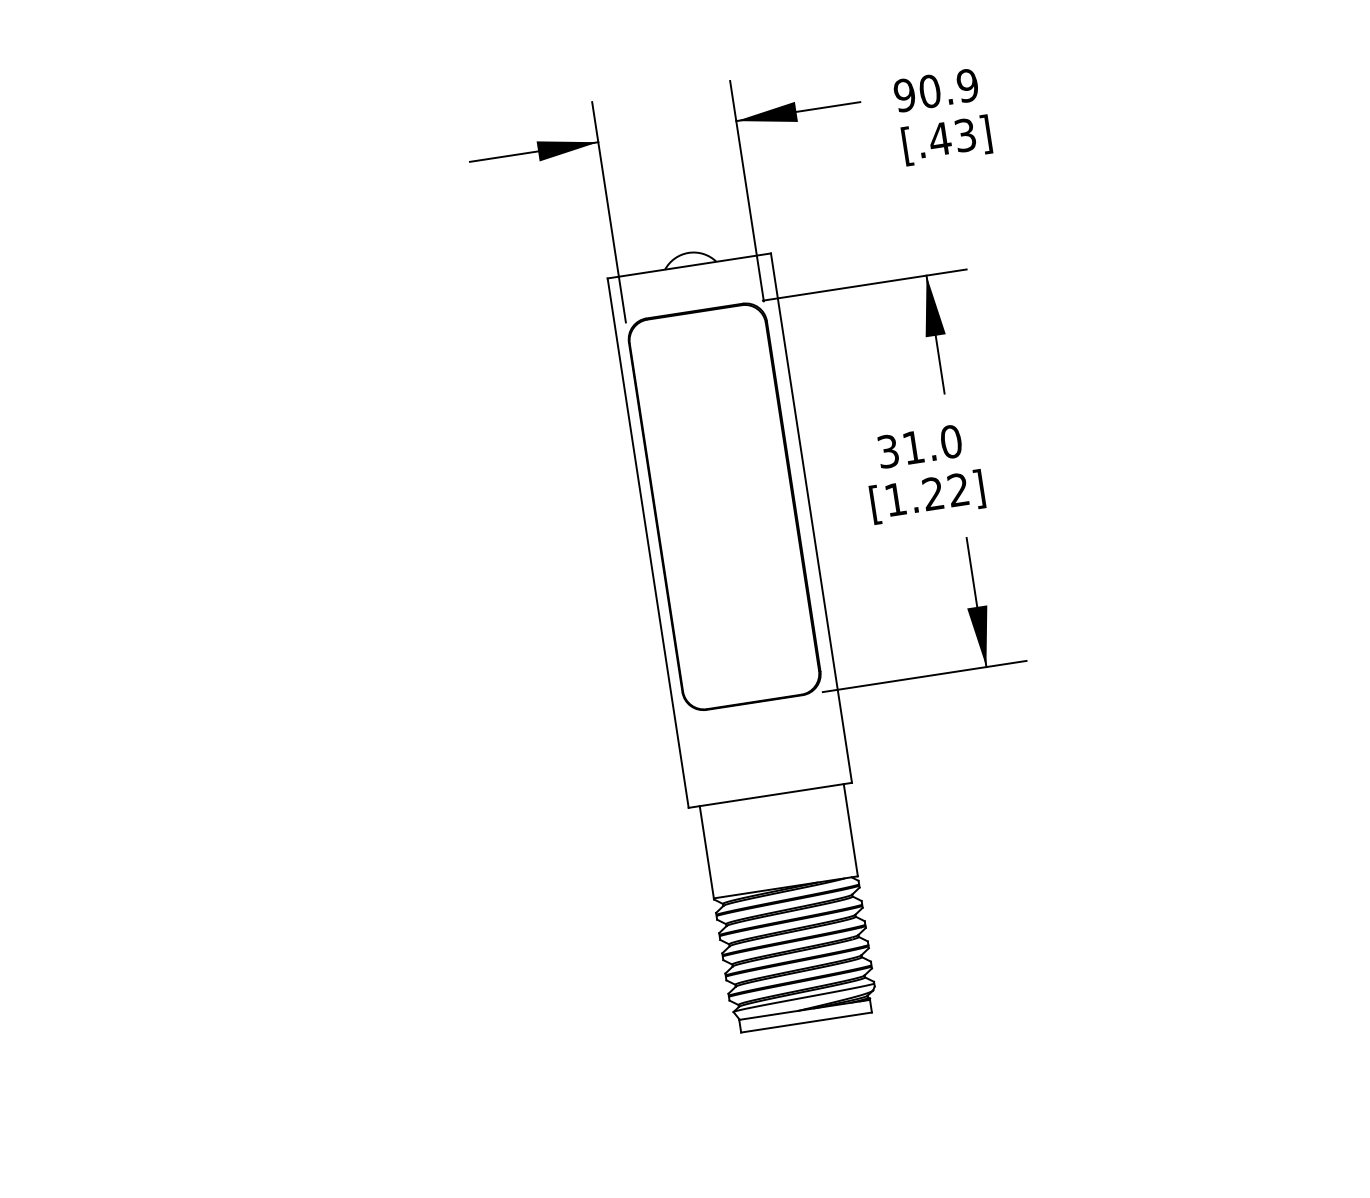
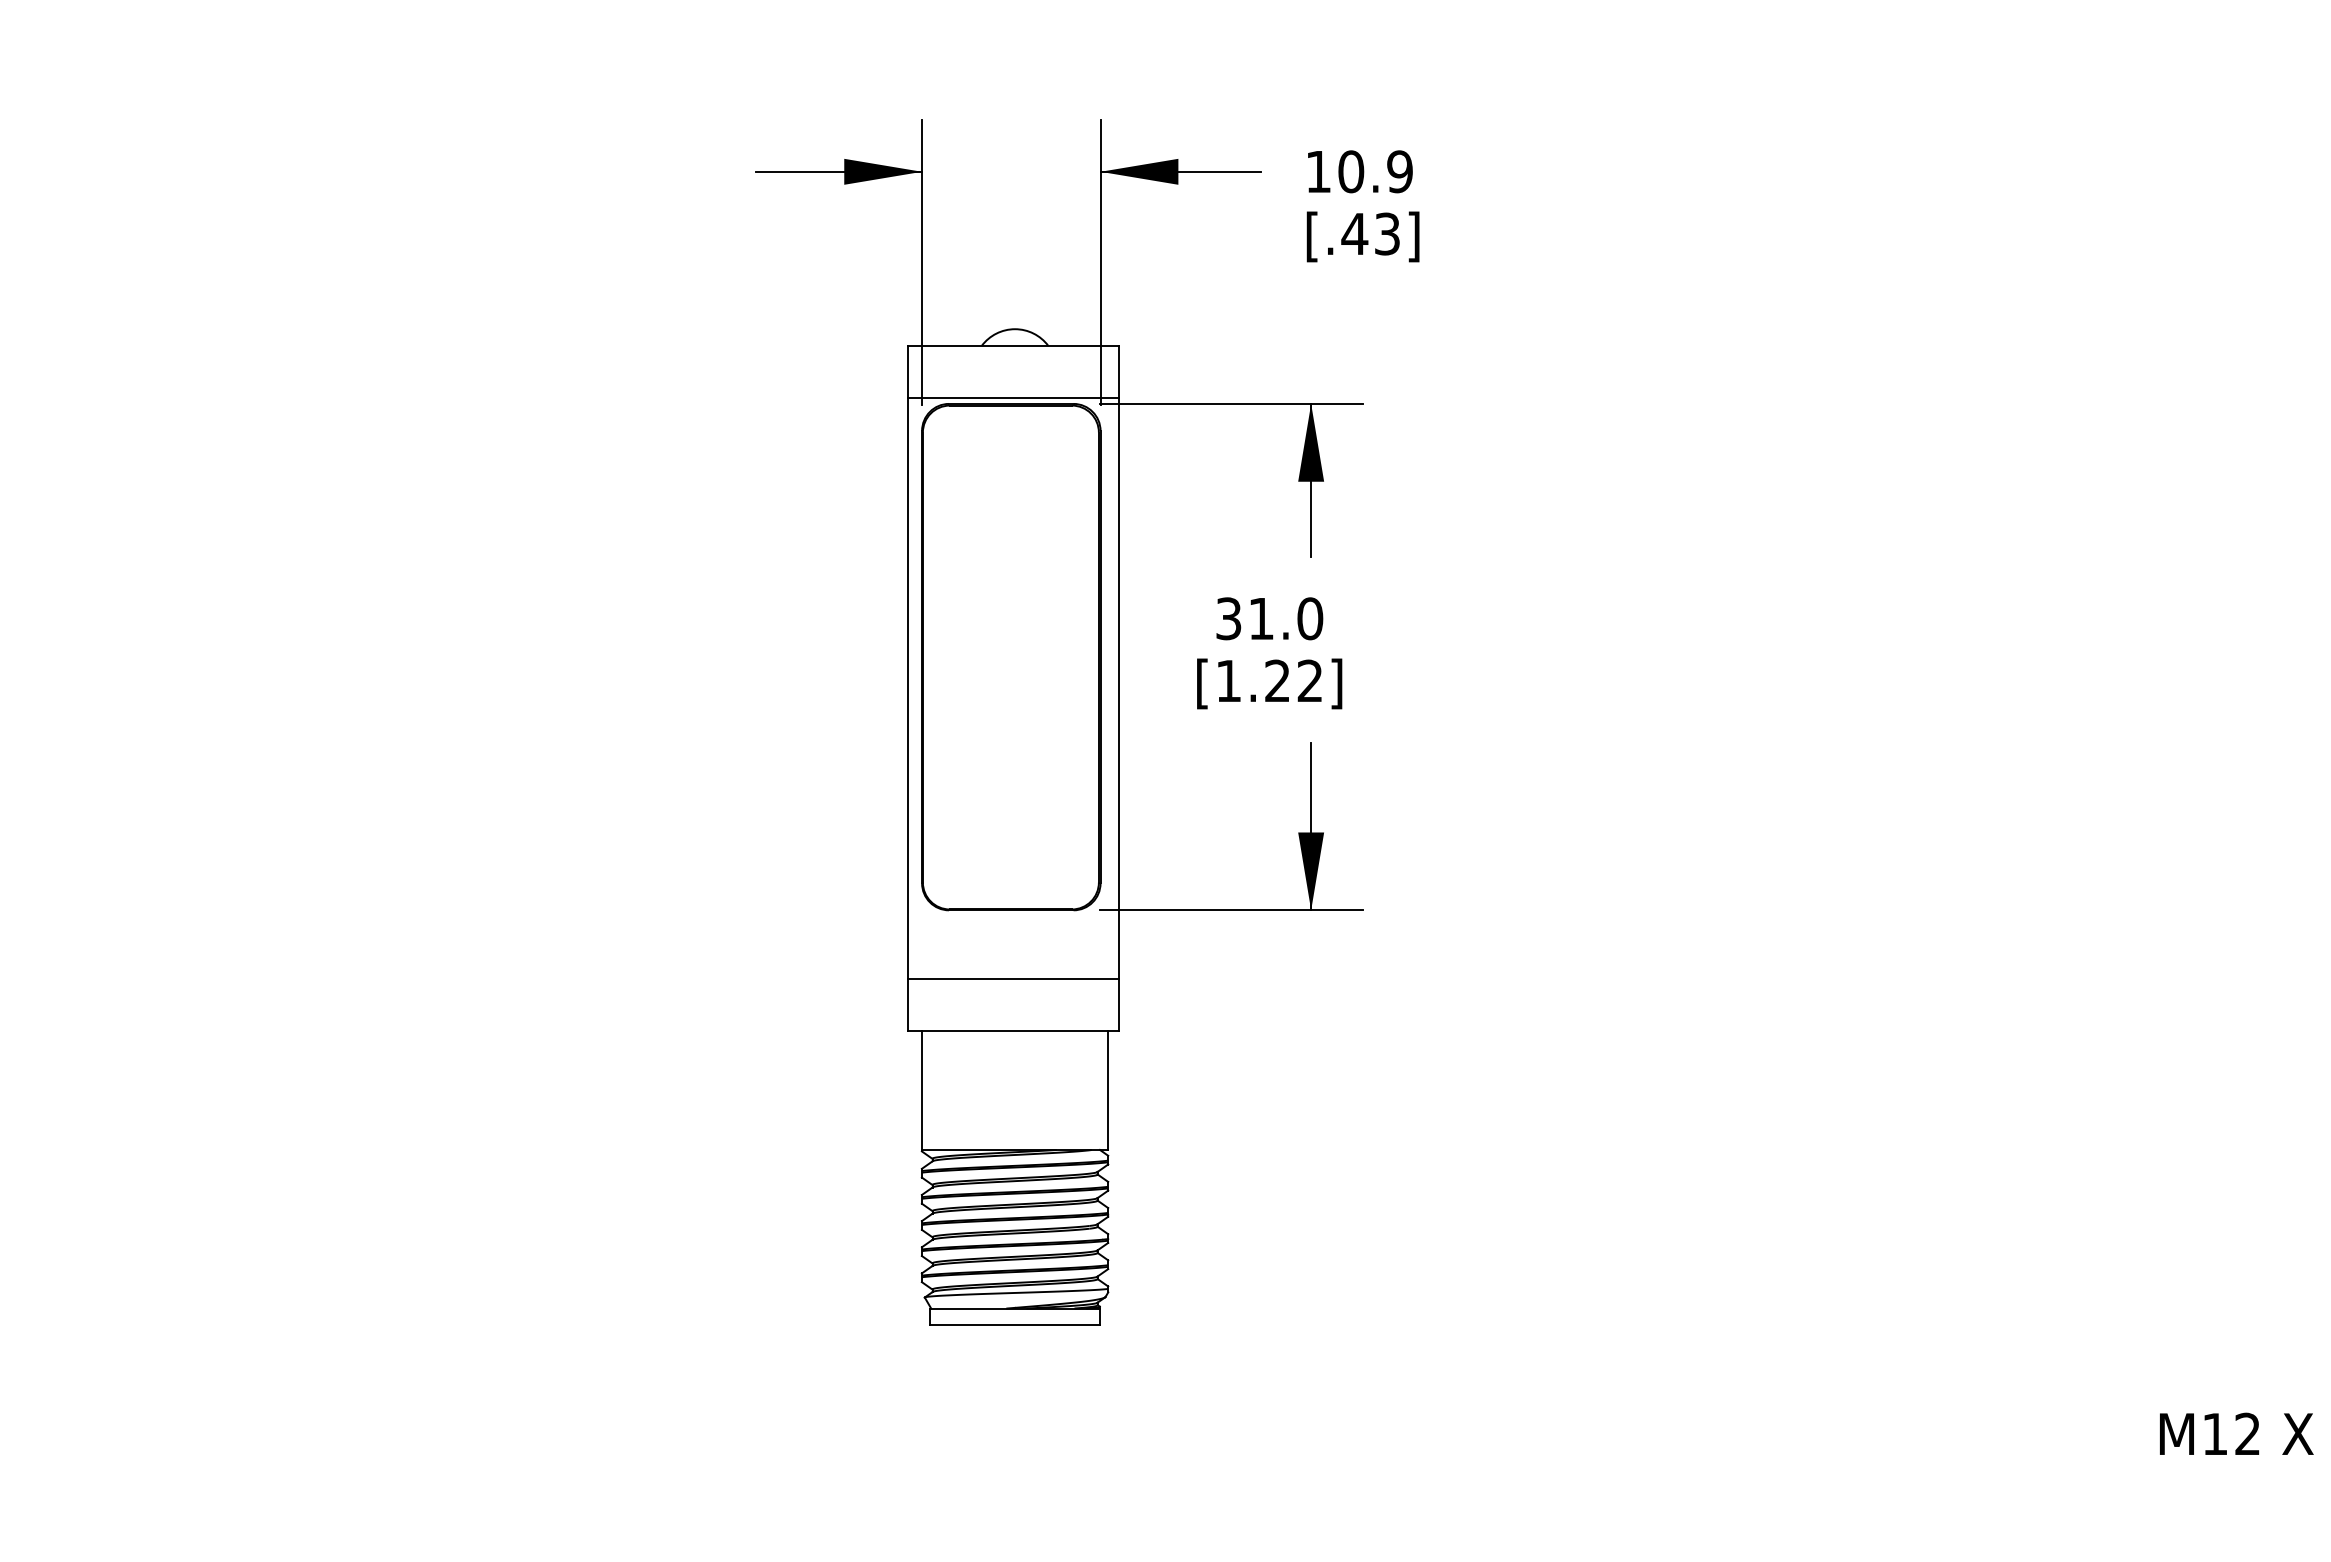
text: (904, 95) -> (1318, 171), 90.9 -> 10.9
line: (694, 305) -> (1012, 397), added
line: (763, 755) -> (1012, 978), added

